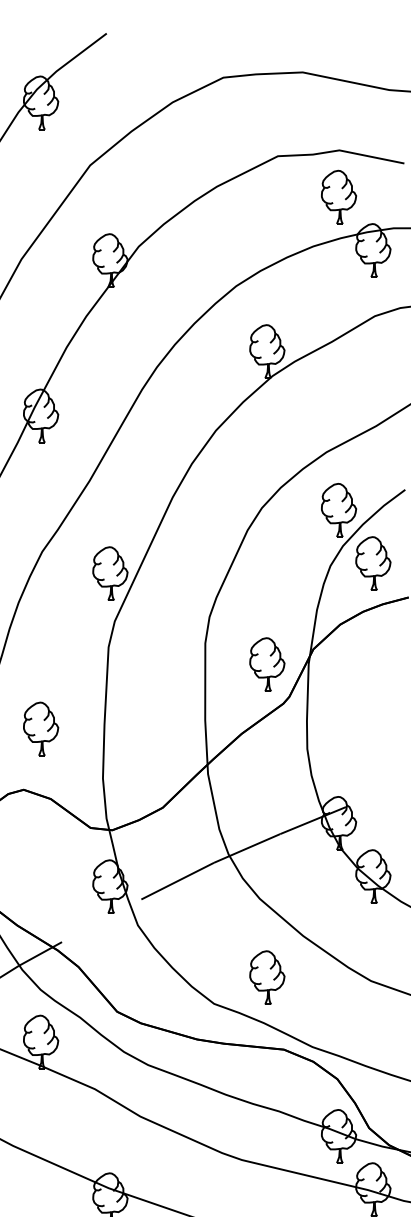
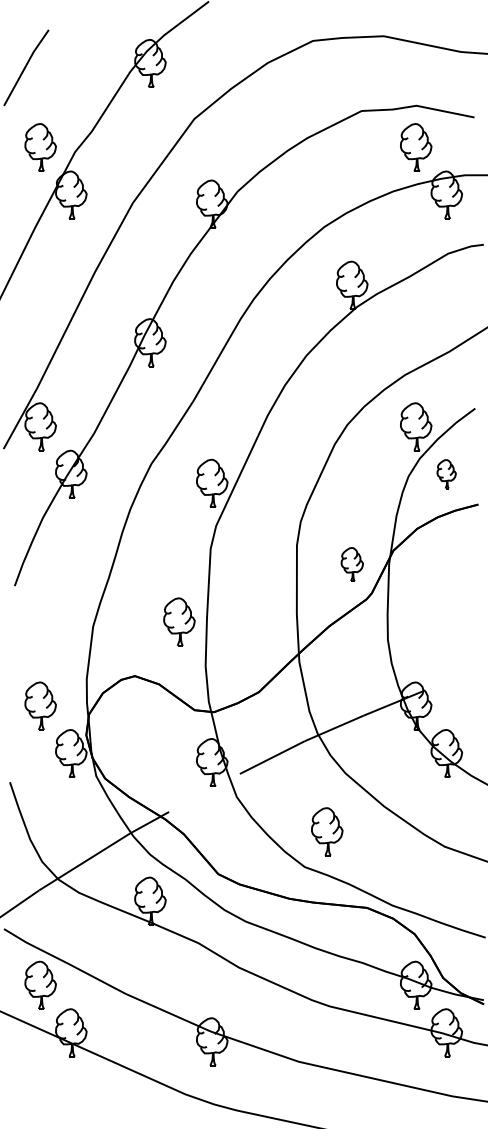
part: (373, 562) -> (446, 473), size x0.6
part: (267, 664) -> (352, 564), size x0.7
part: (41, 728) -> (179, 621), moved
part: (267, 977) -> (327, 831), moved

